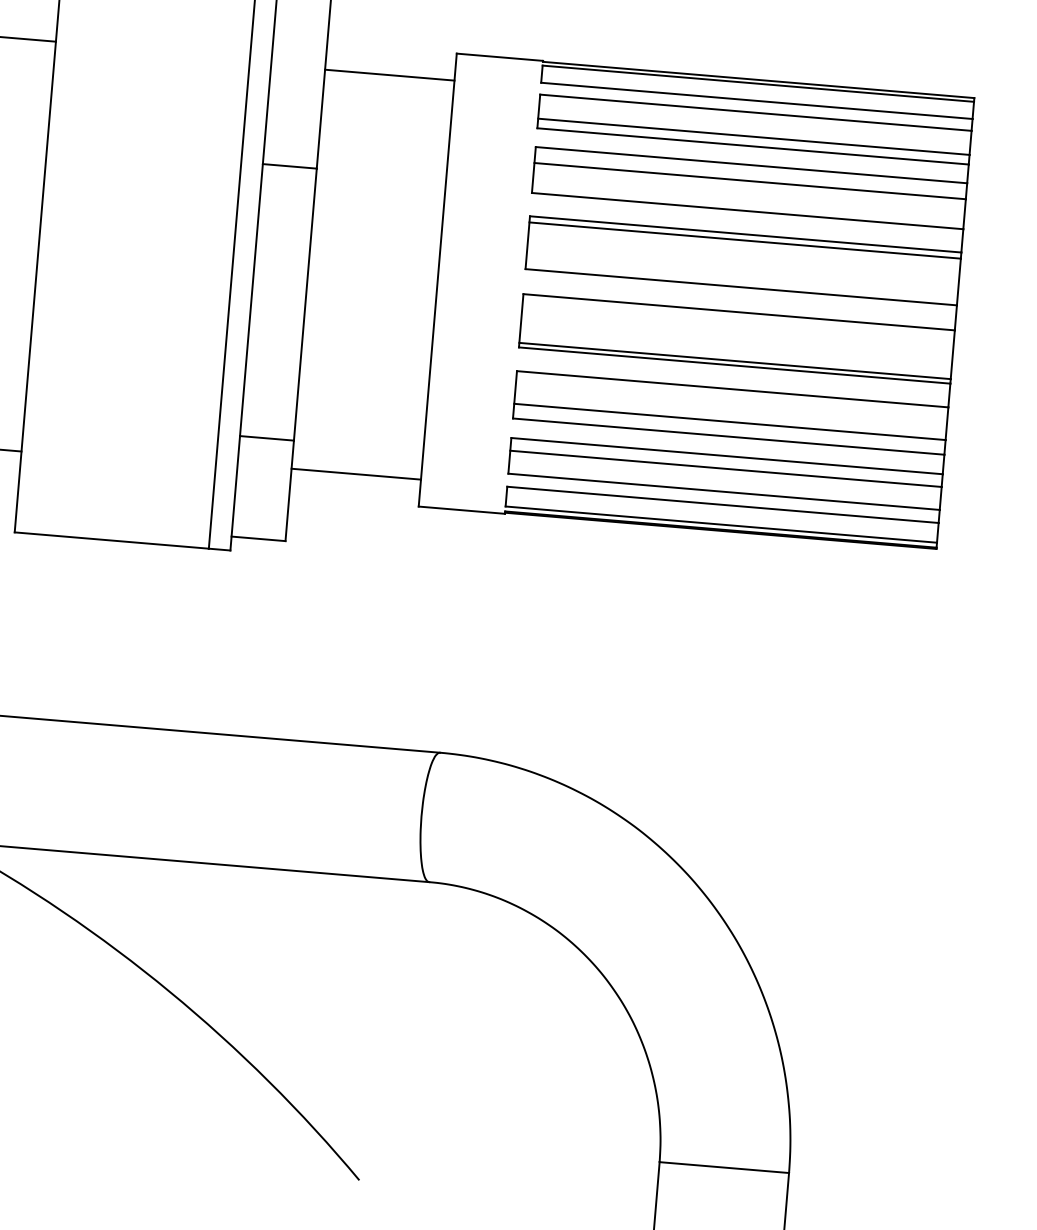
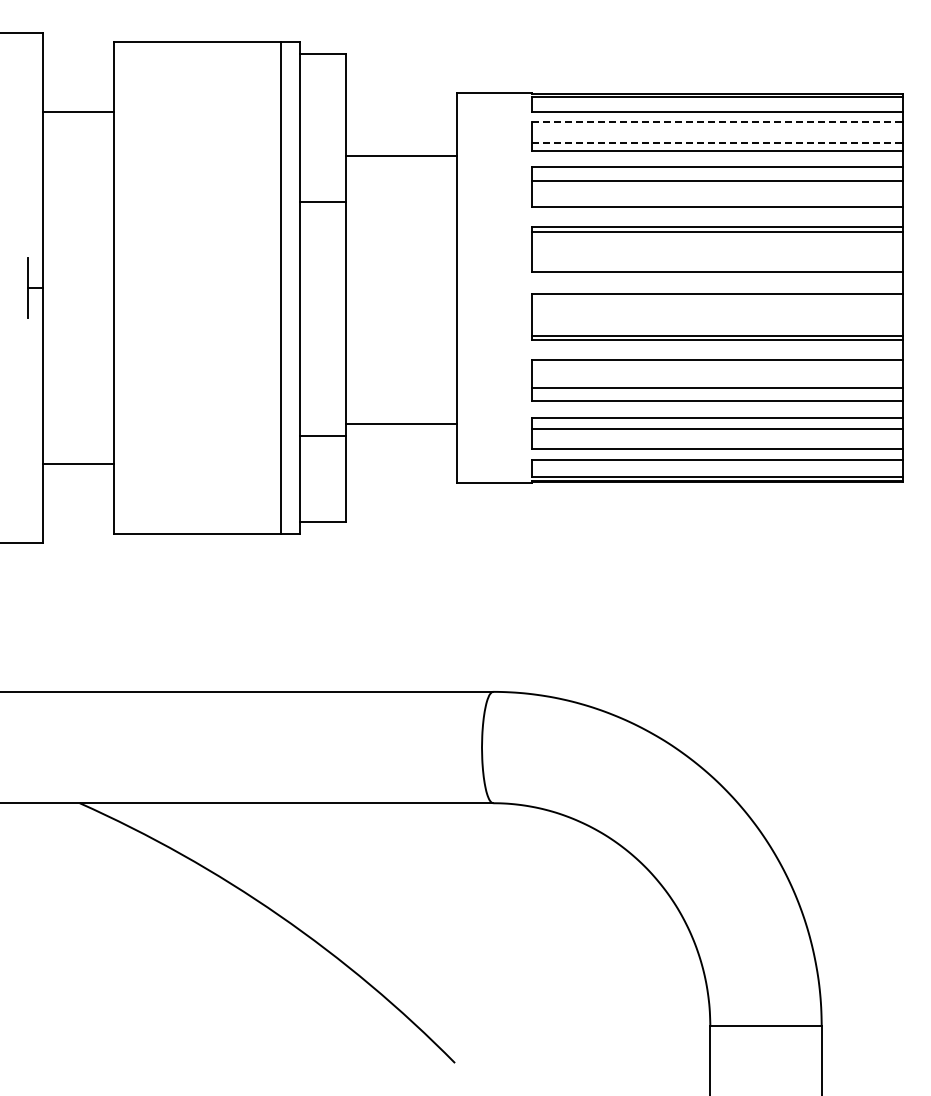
line: (389, 75) -> (401, 156), moved
line: (756, 113) -> (717, 122), solid -> dashed
line: (754, 136) -> (717, 142), solid -> dashed
line: (356, 473) -> (401, 423), moved

